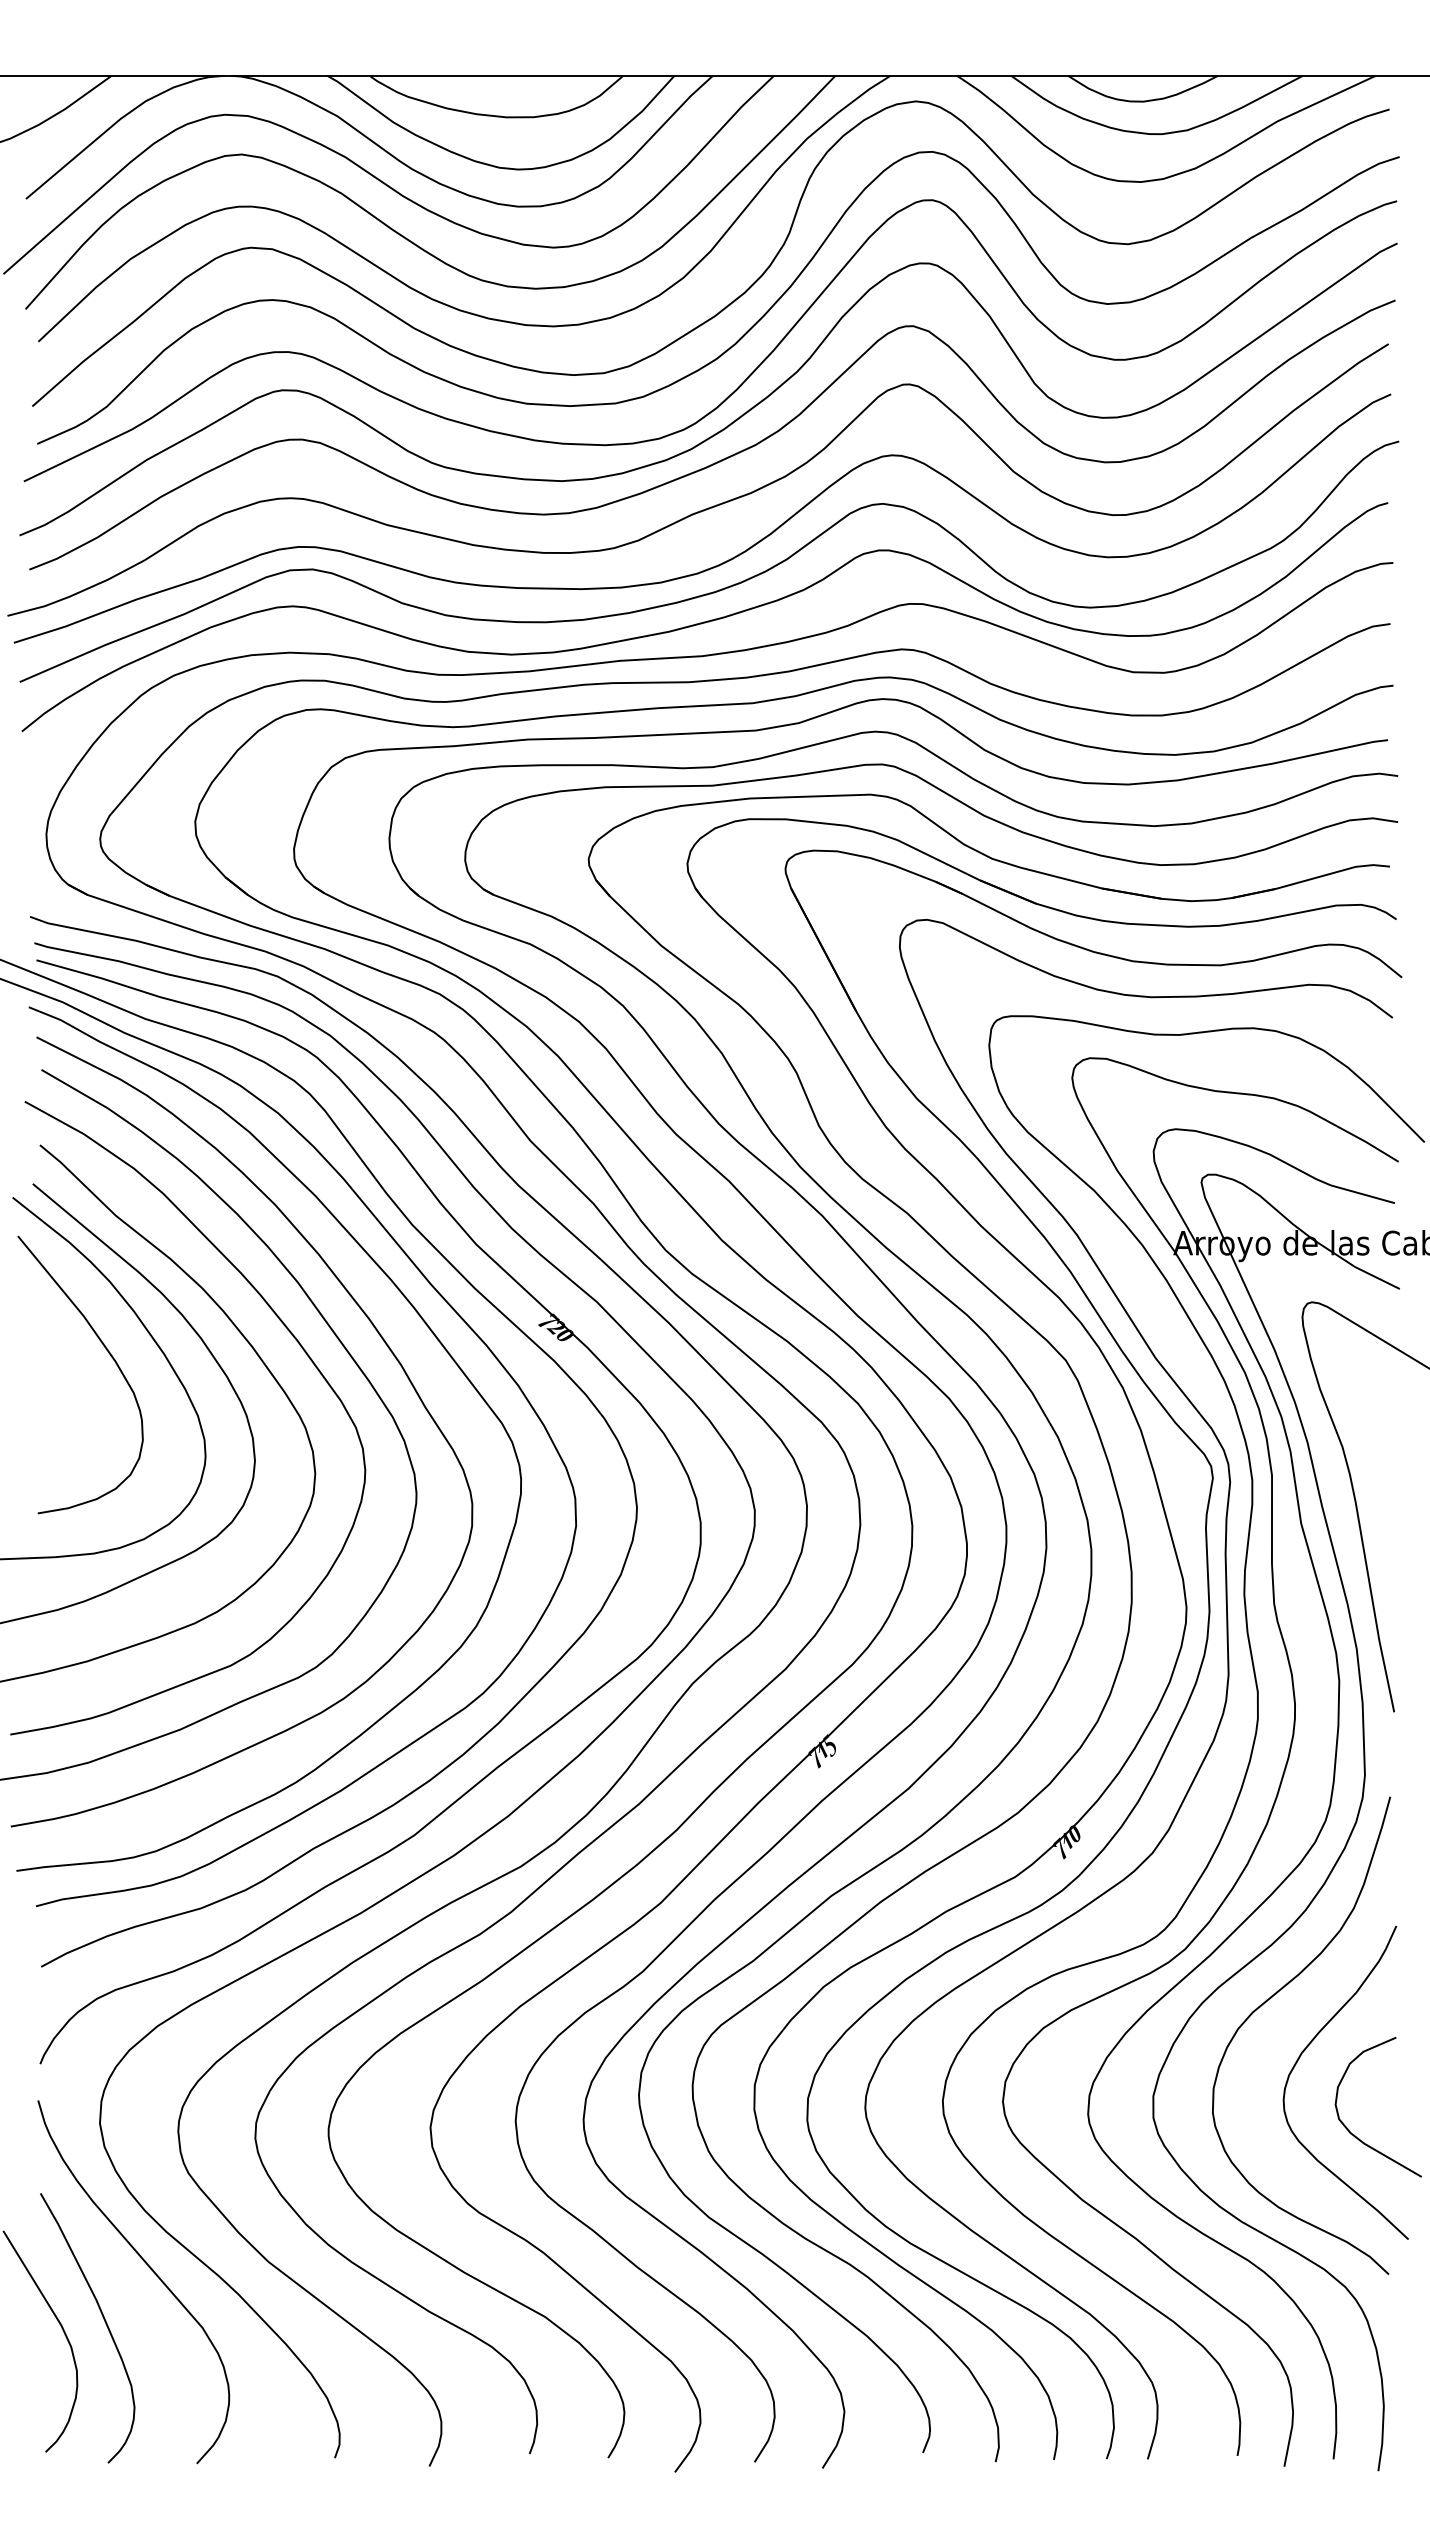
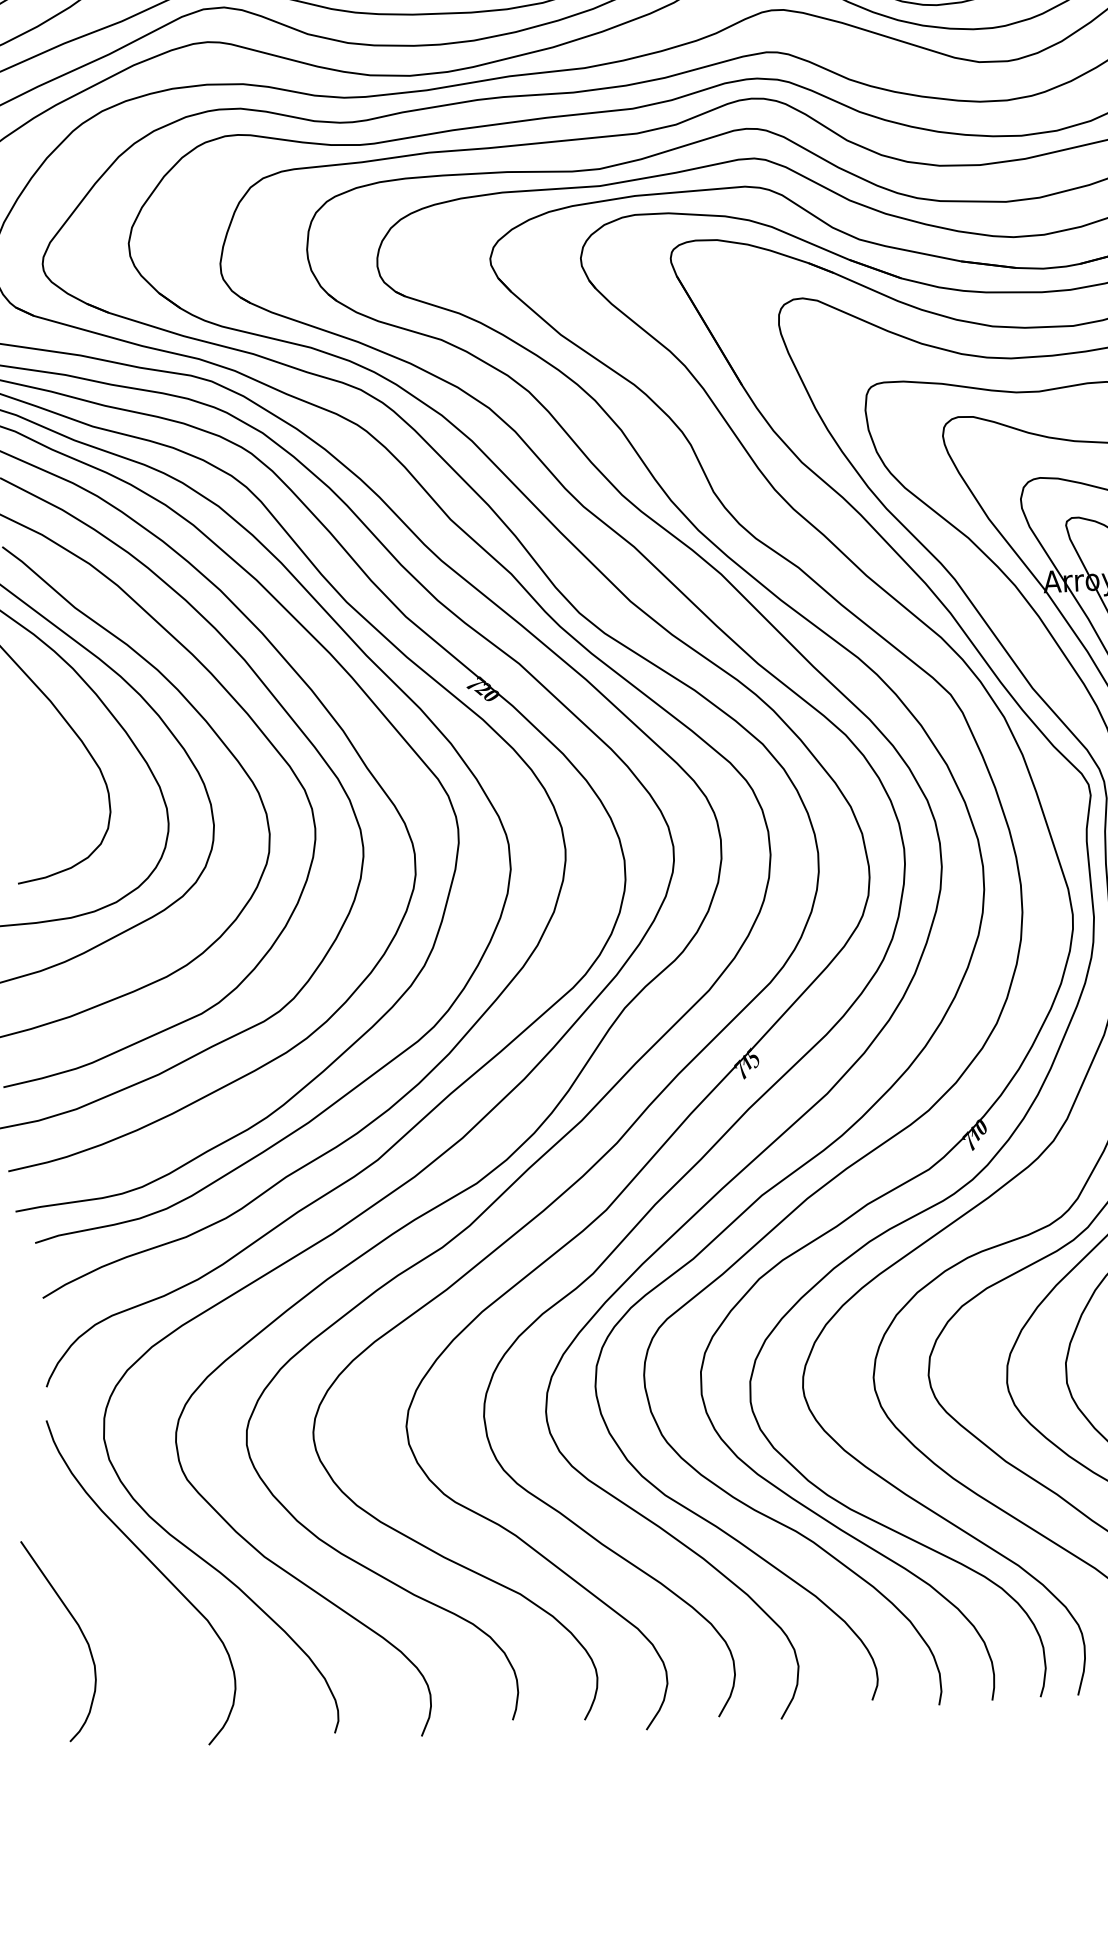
curve: (103, 2319) -> (116, 1617), removed

